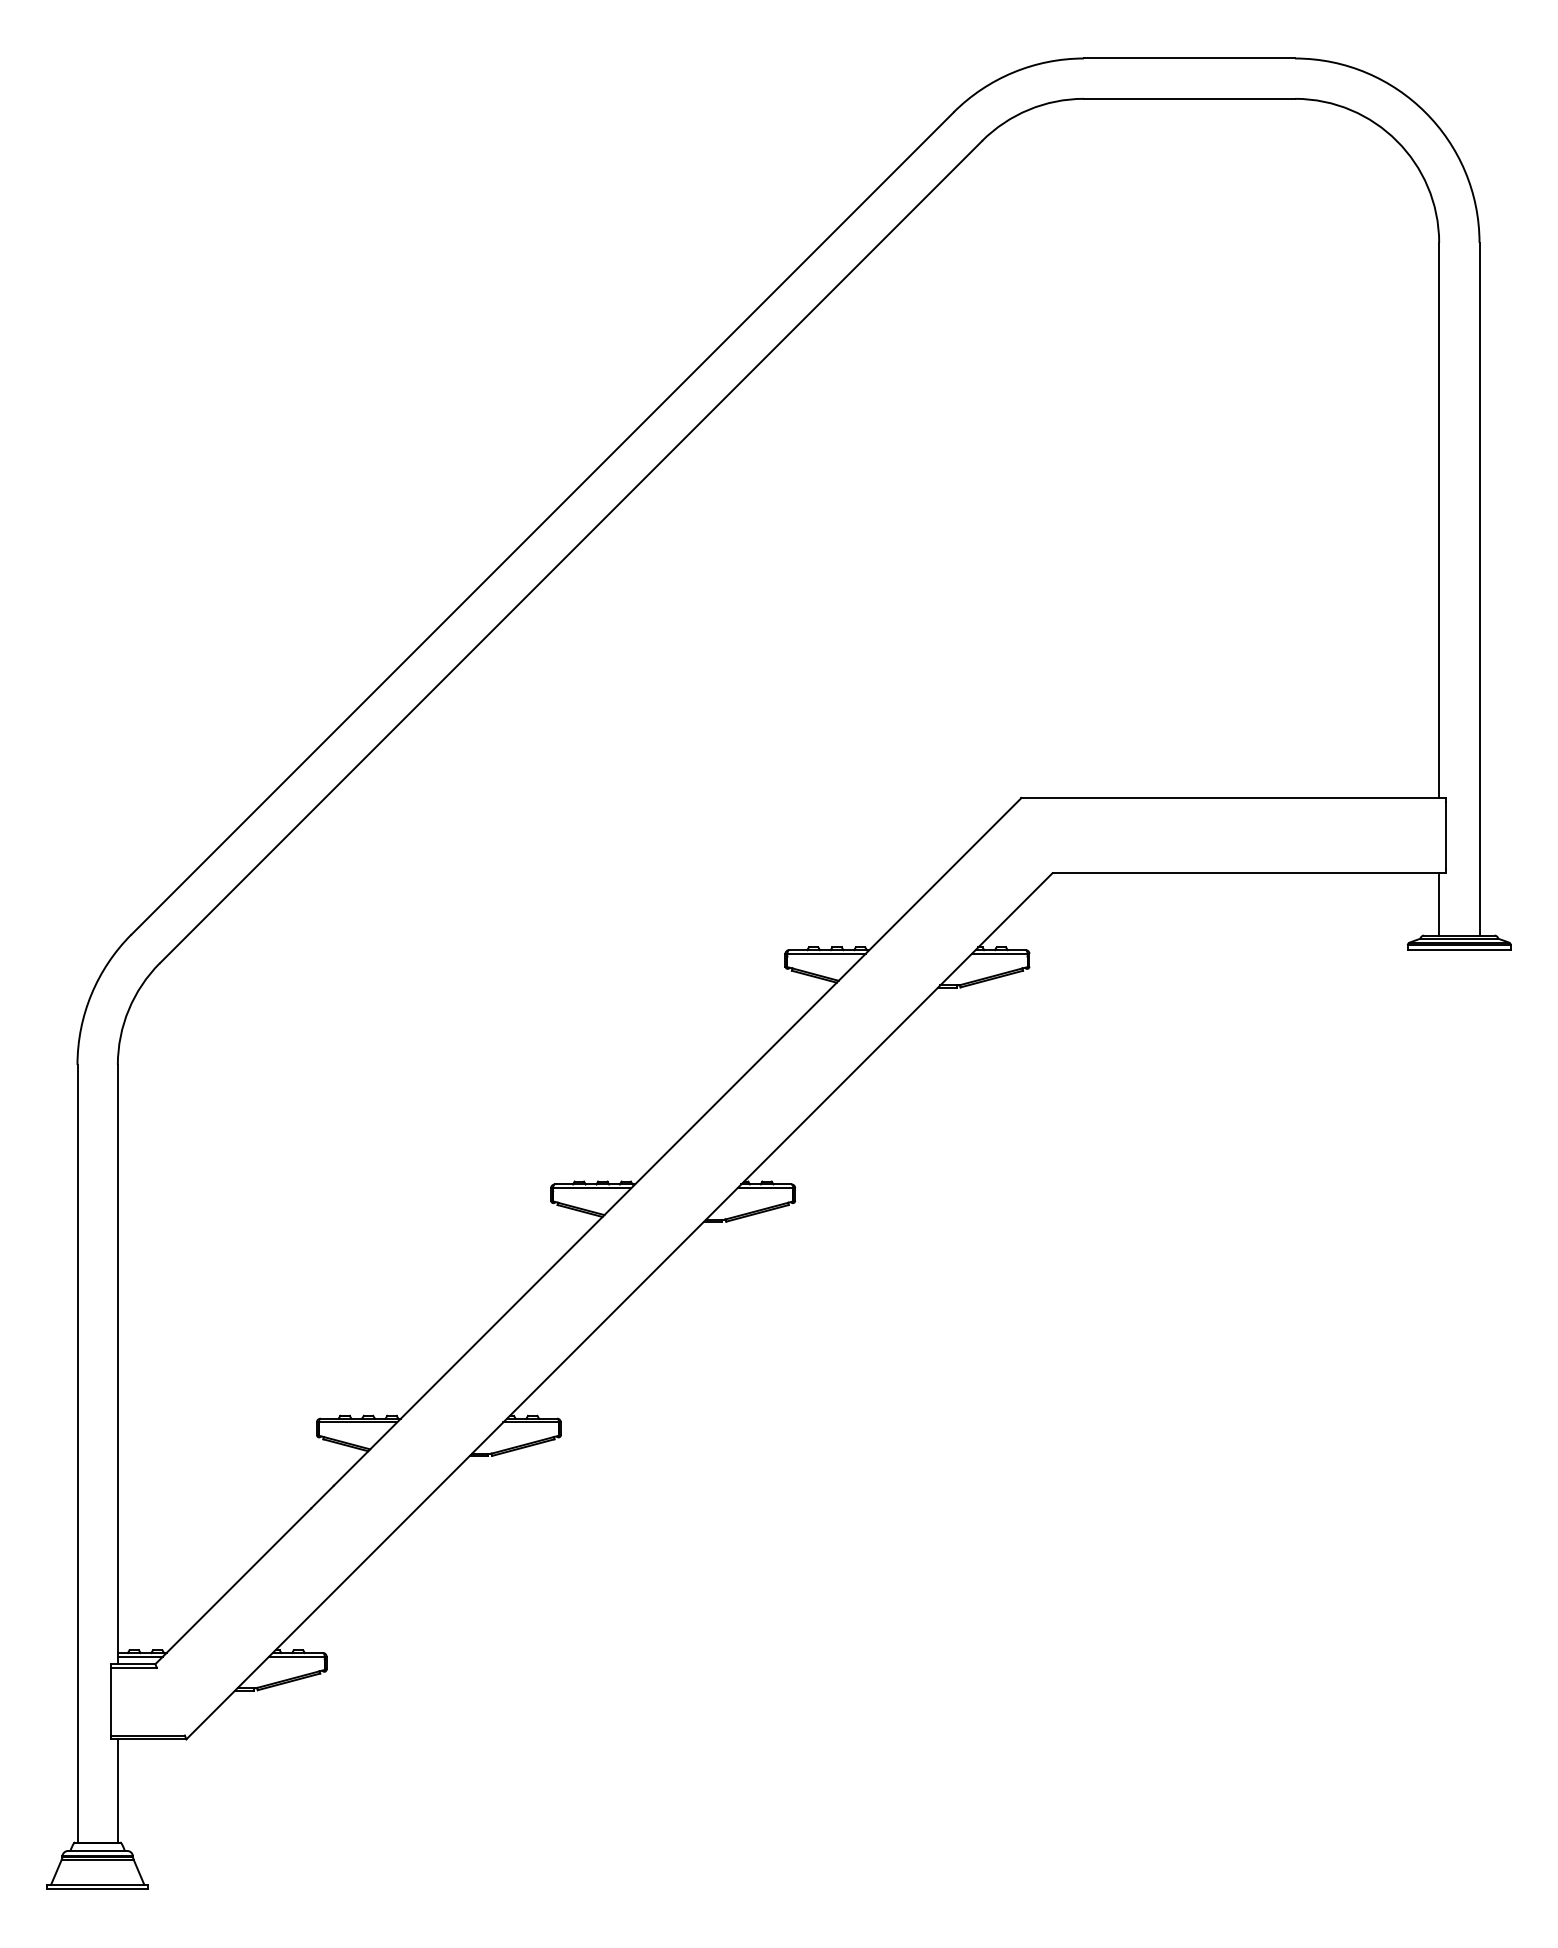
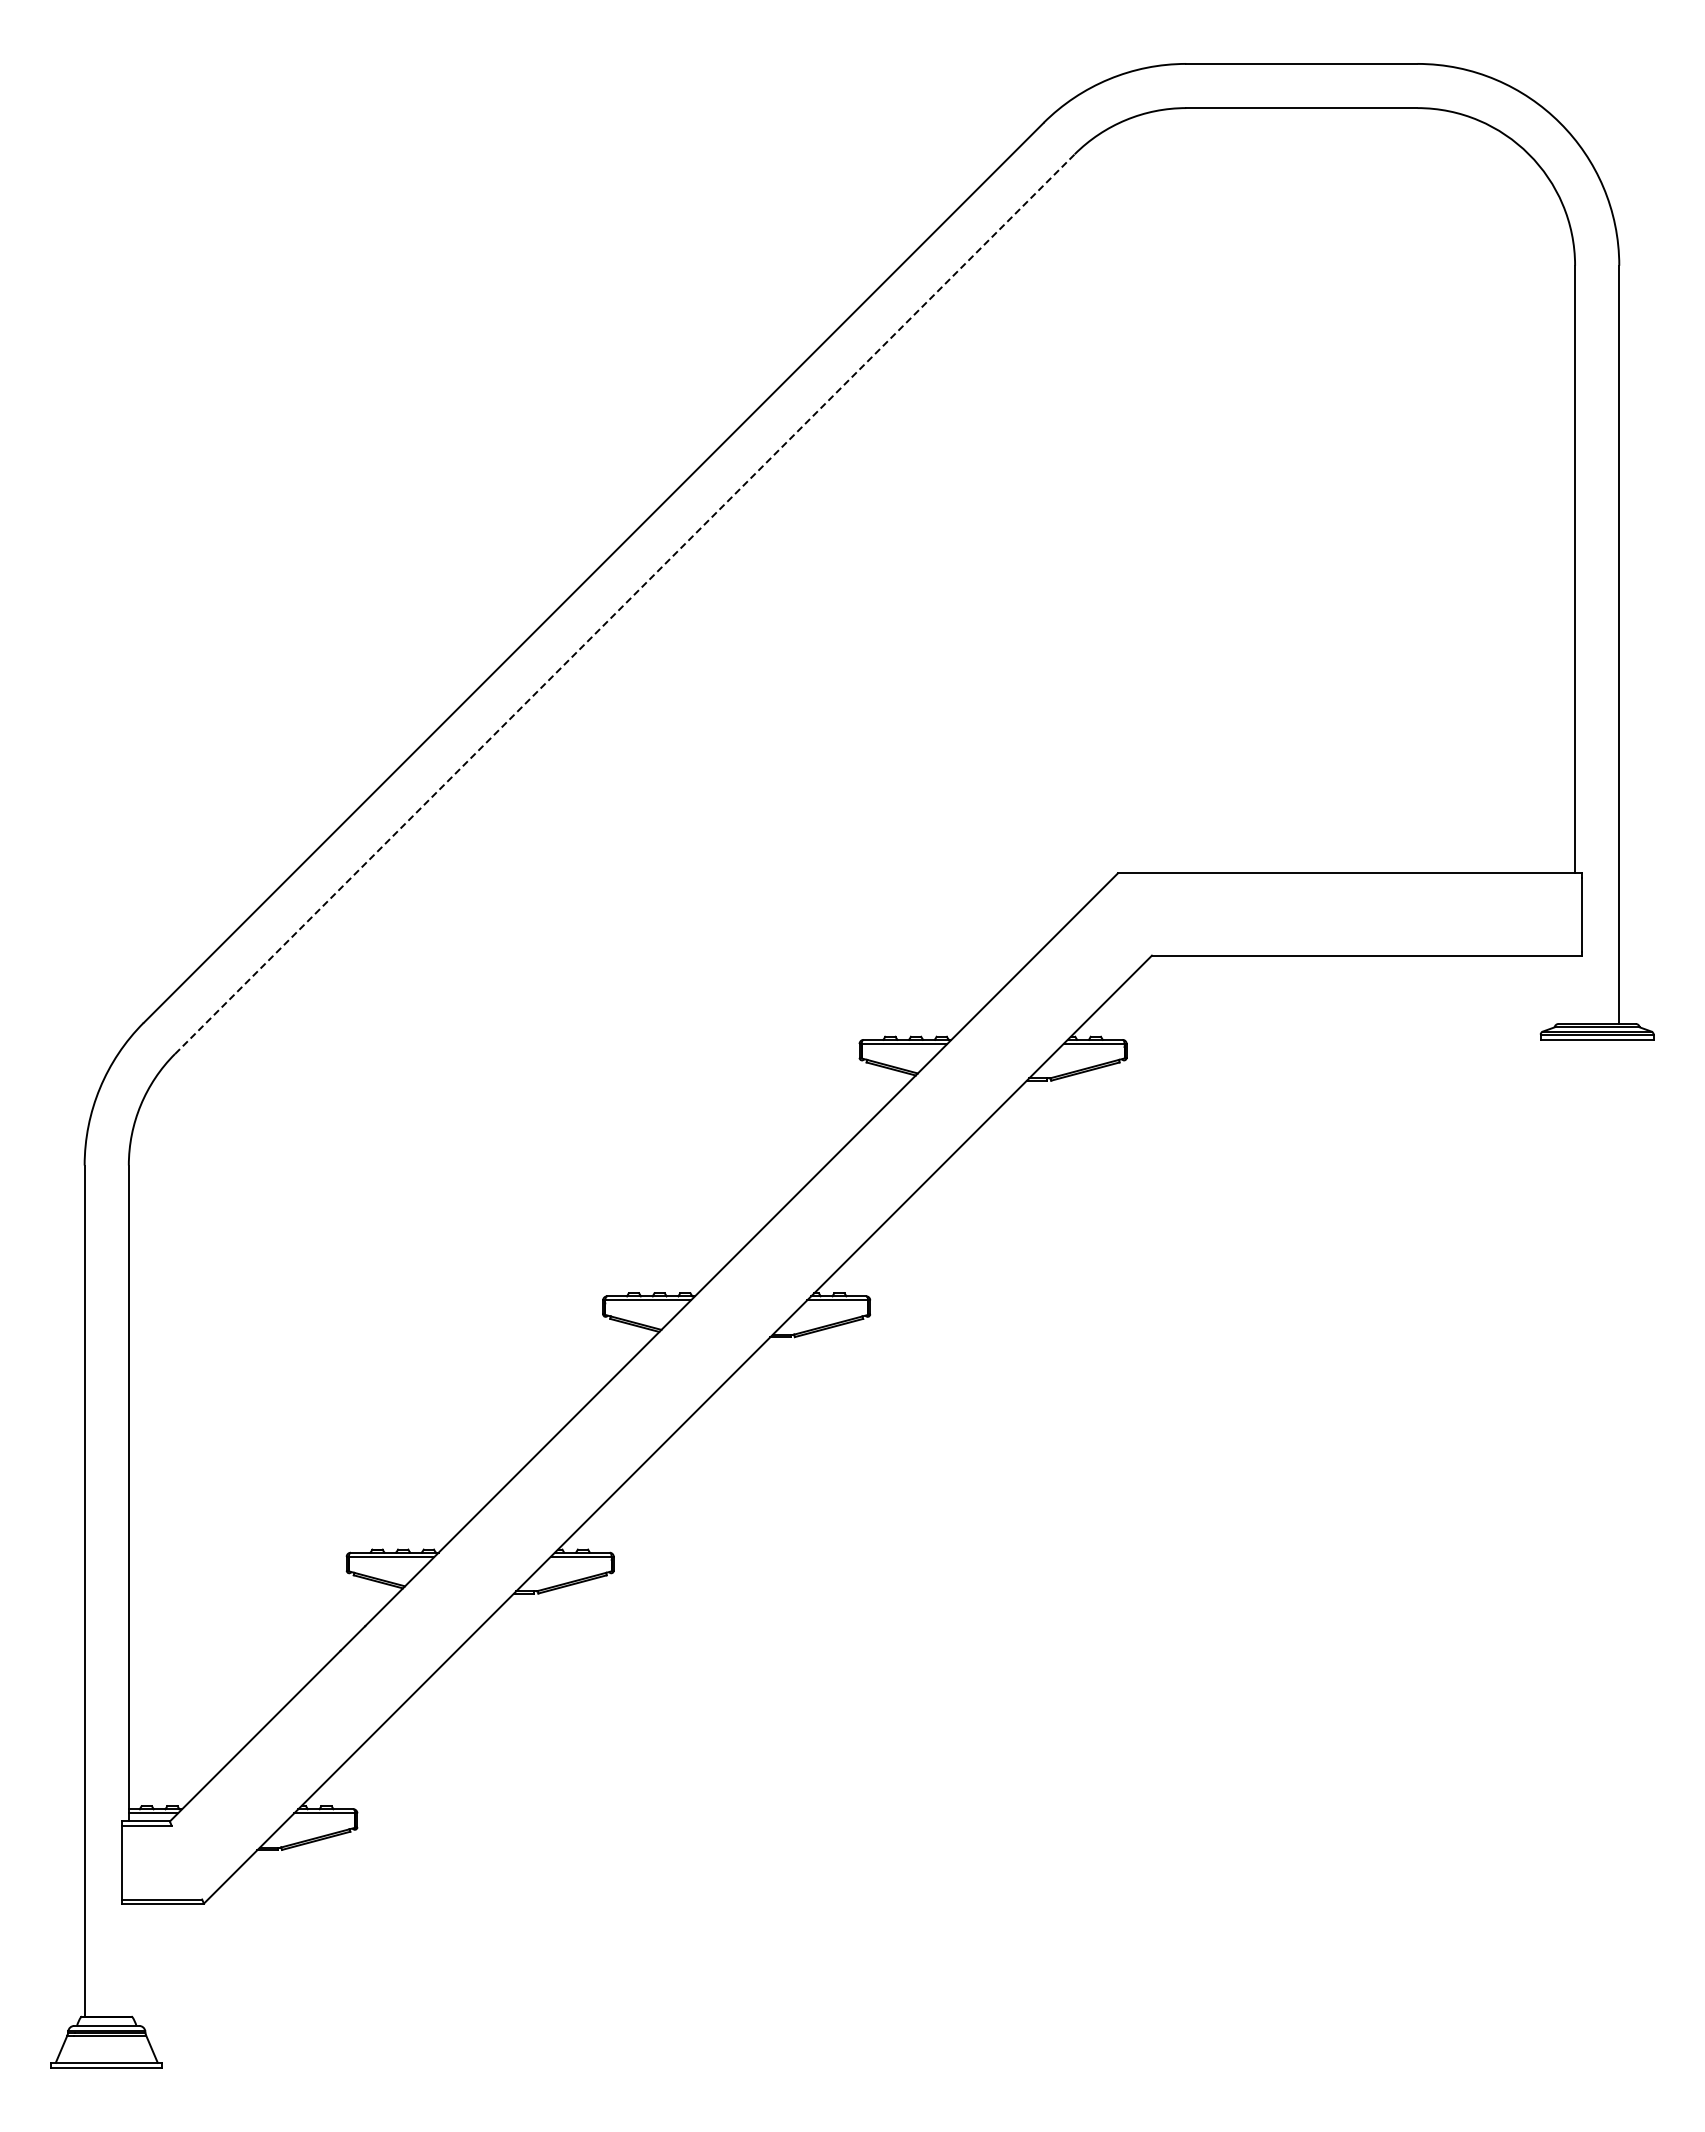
line: (571, 551) -> (625, 603), solid -> dashed
line: (1439, 904) -> (1575, 989), removed
line: (117, 1790) -> (128, 1959), removed

